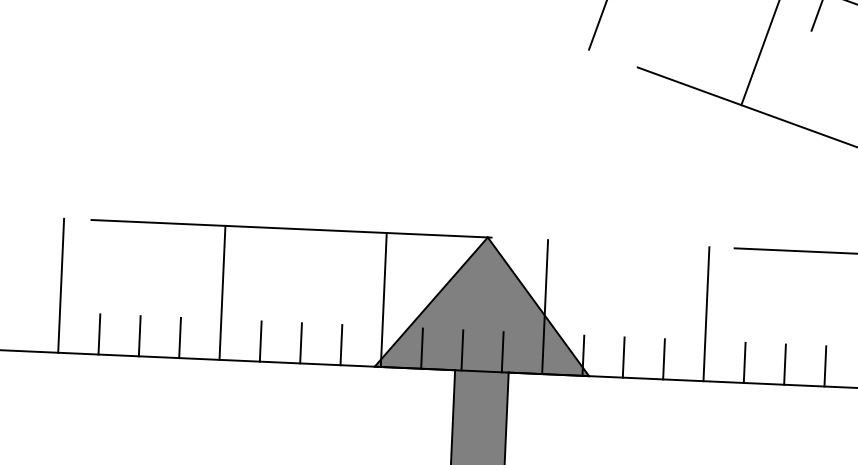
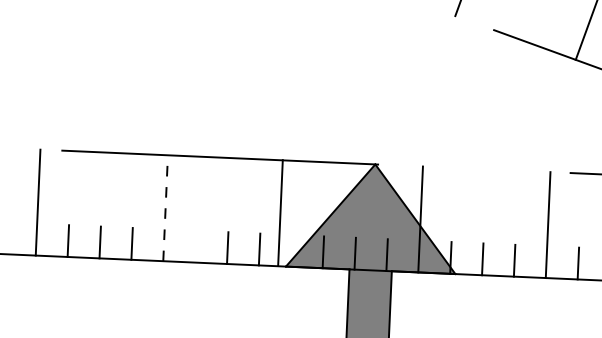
line: (222, 292) -> (165, 207), solid -> dashed
line: (383, 299) -> (280, 212), moved
line: (260, 341) -> (195, 246), removed

